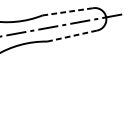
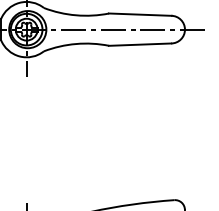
line: (68, 11) -> (140, 14), dashed -> solid
line: (72, 35) -> (140, 44), dashed -> solid

